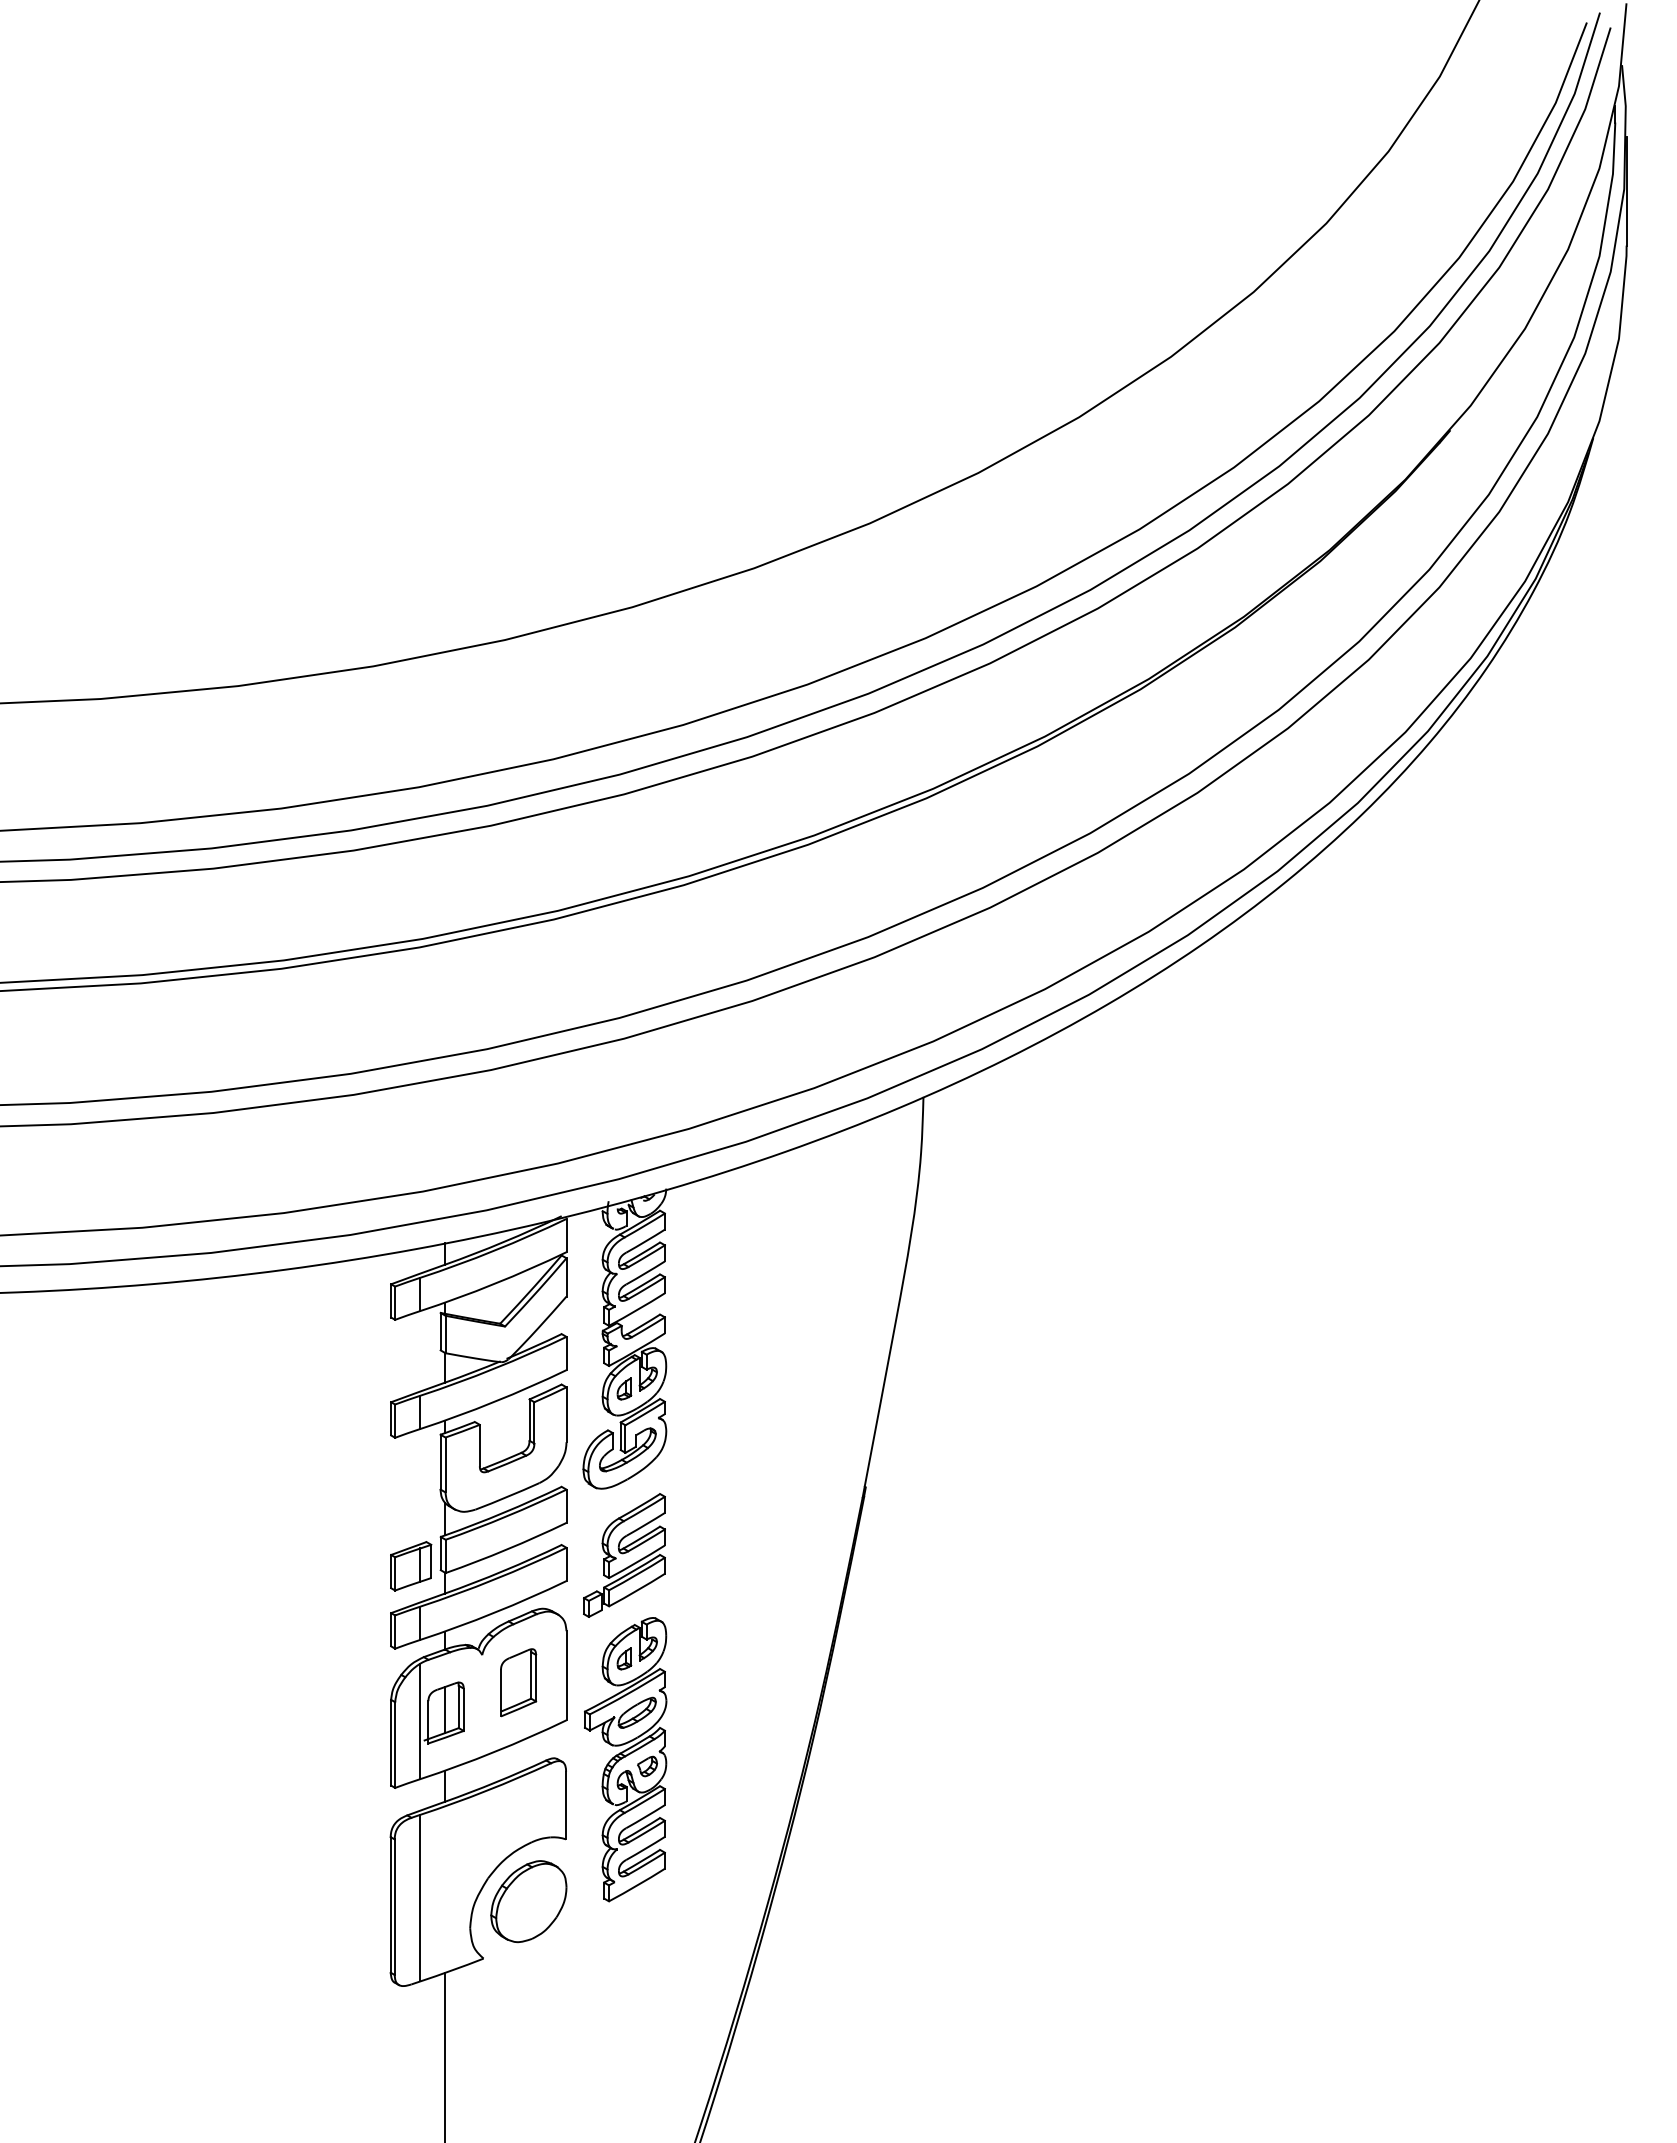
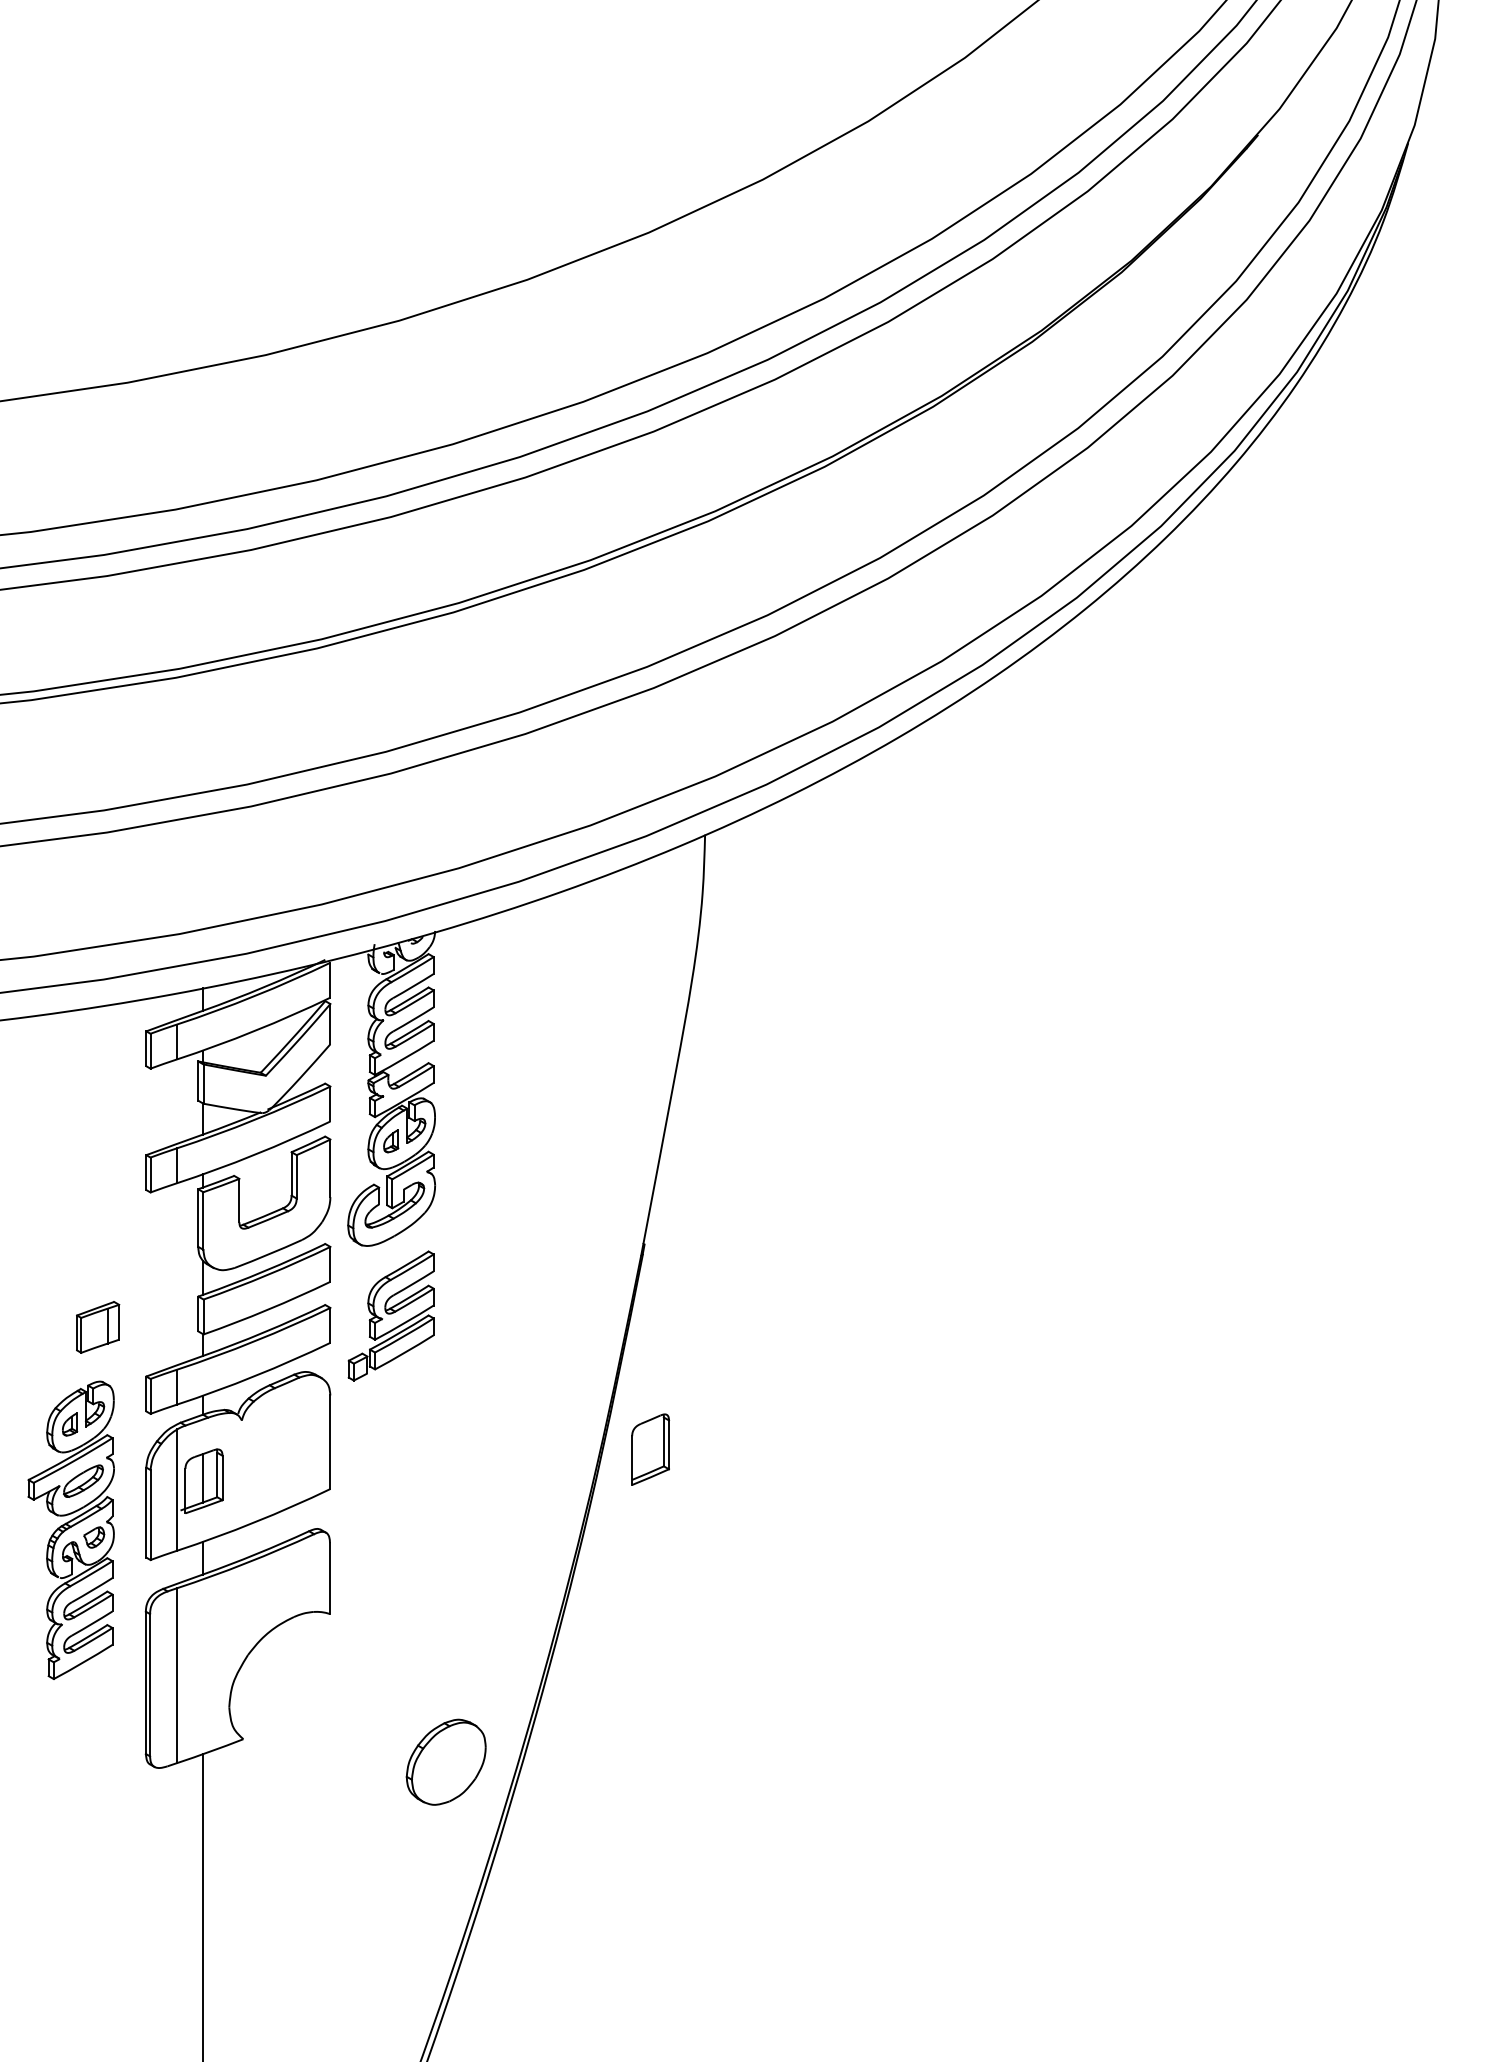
part: (411, 1566) -> (98, 1327), moved
part: (518, 1682) -> (650, 1449), moved
part: (625, 1759) -> (71, 1530), moved
part: (528, 1901) -> (445, 1762), moved

